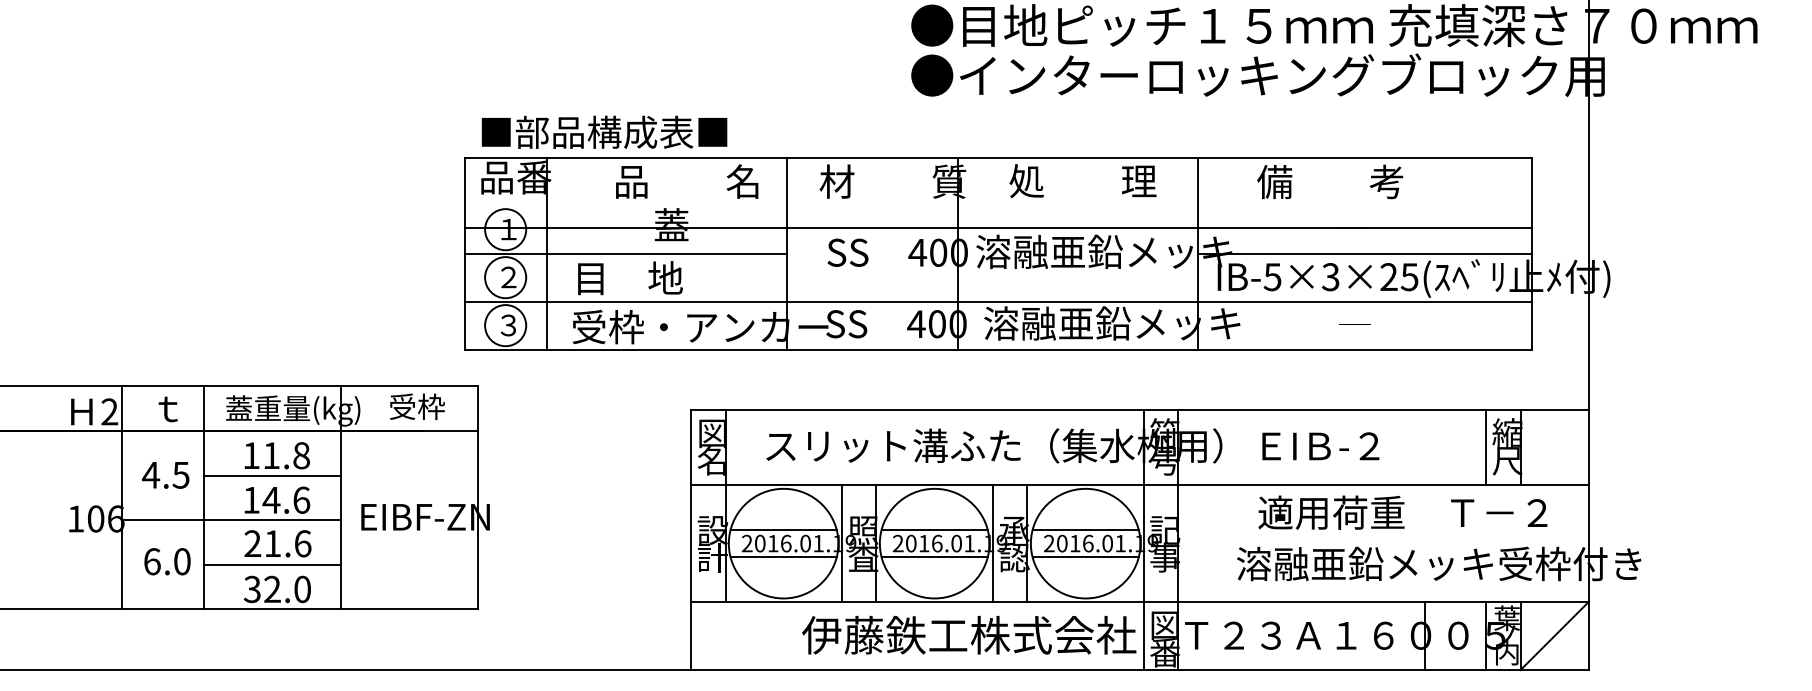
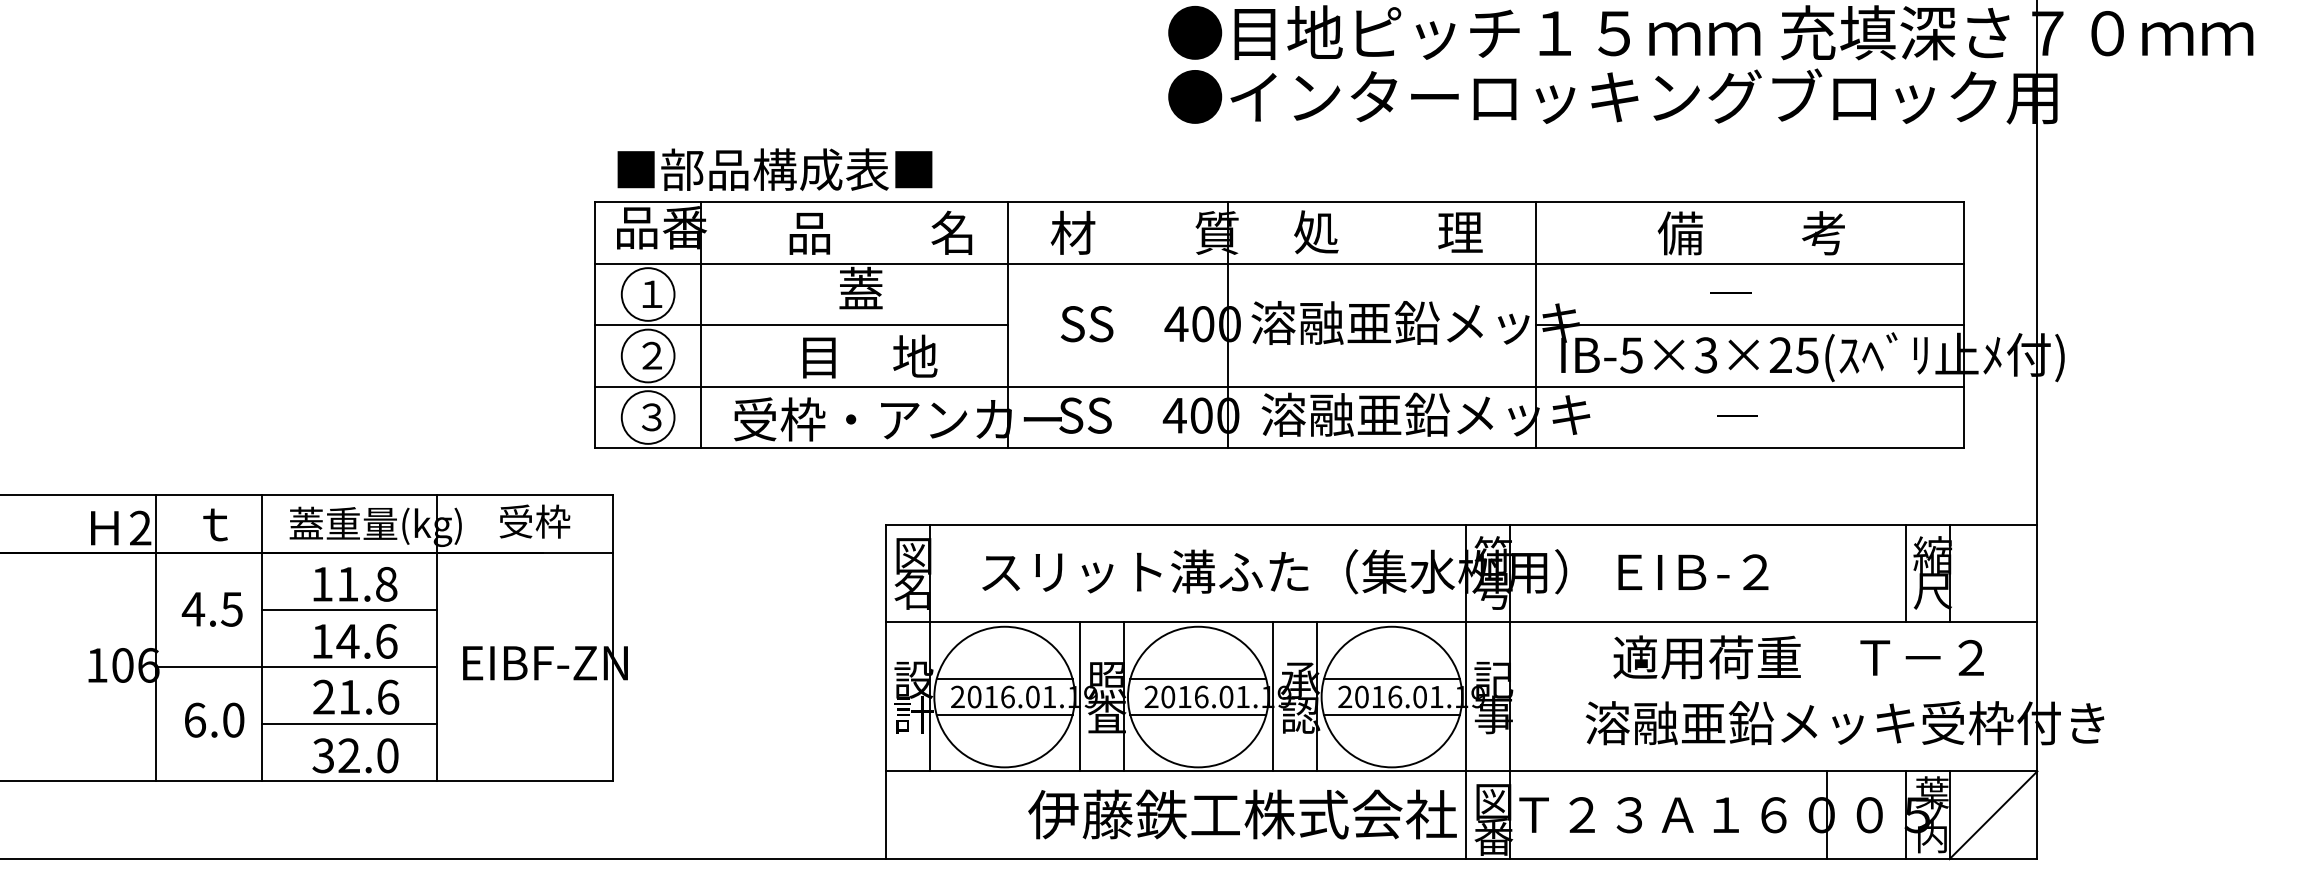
text: (1329, 182) -> (1750, 233), moved
line: (998, 227) -> (1279, 263), moved
text: (630, 278) -> (870, 356), moved

